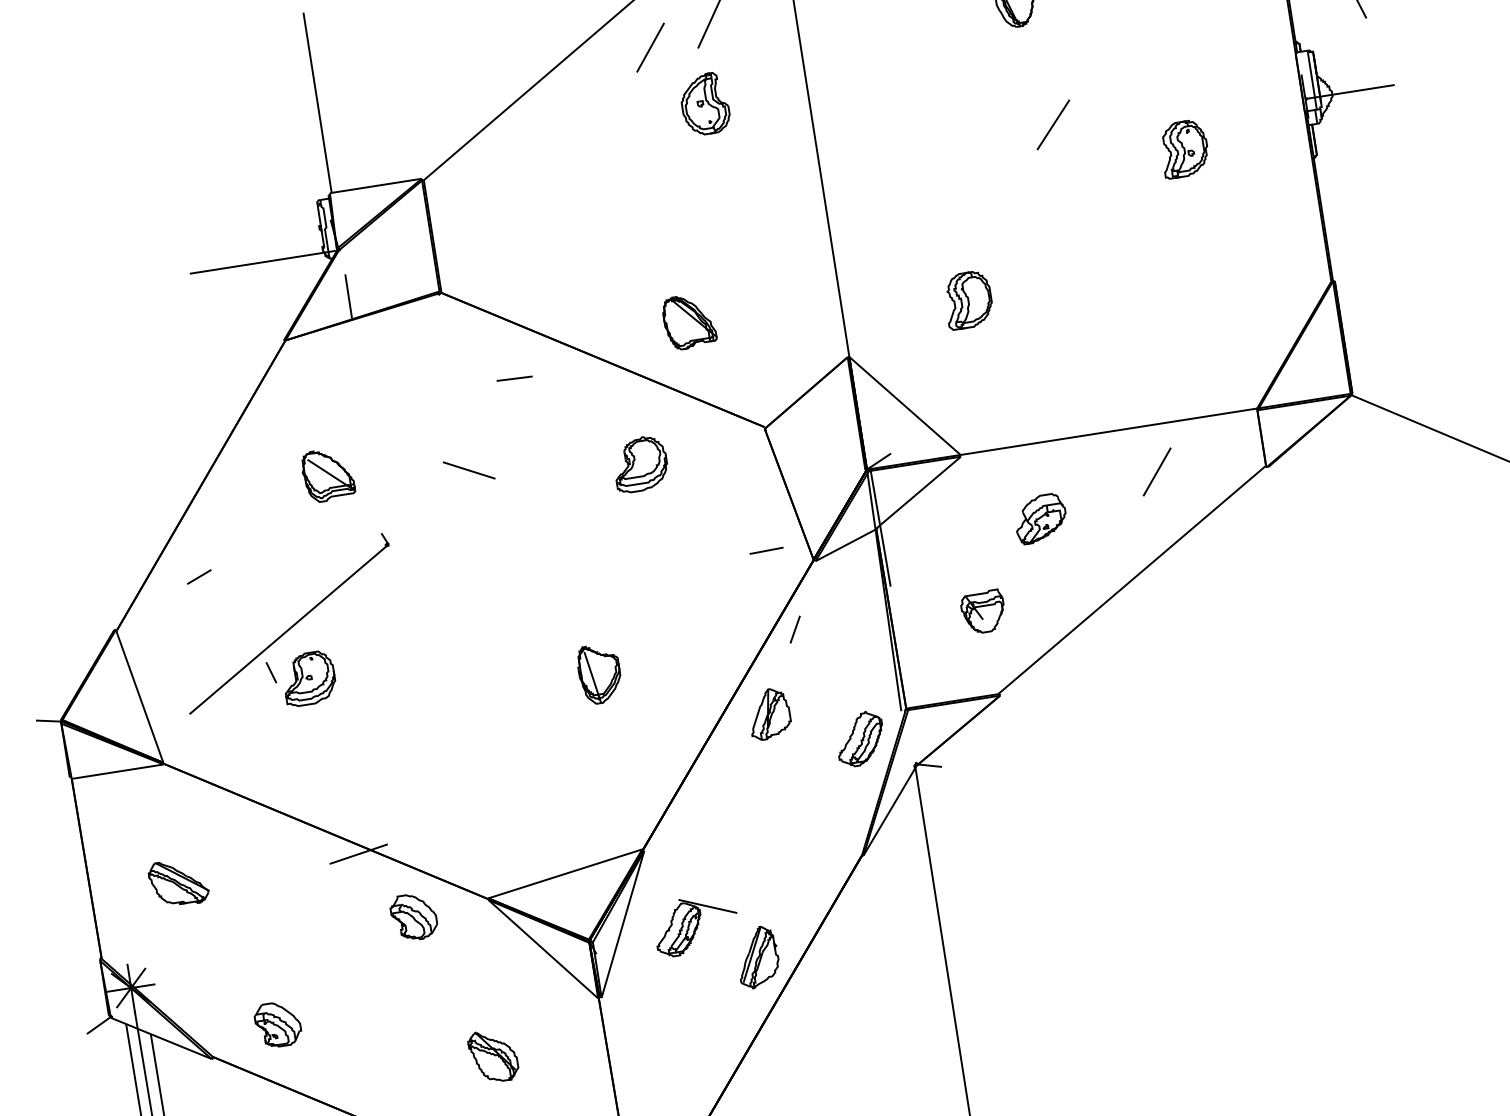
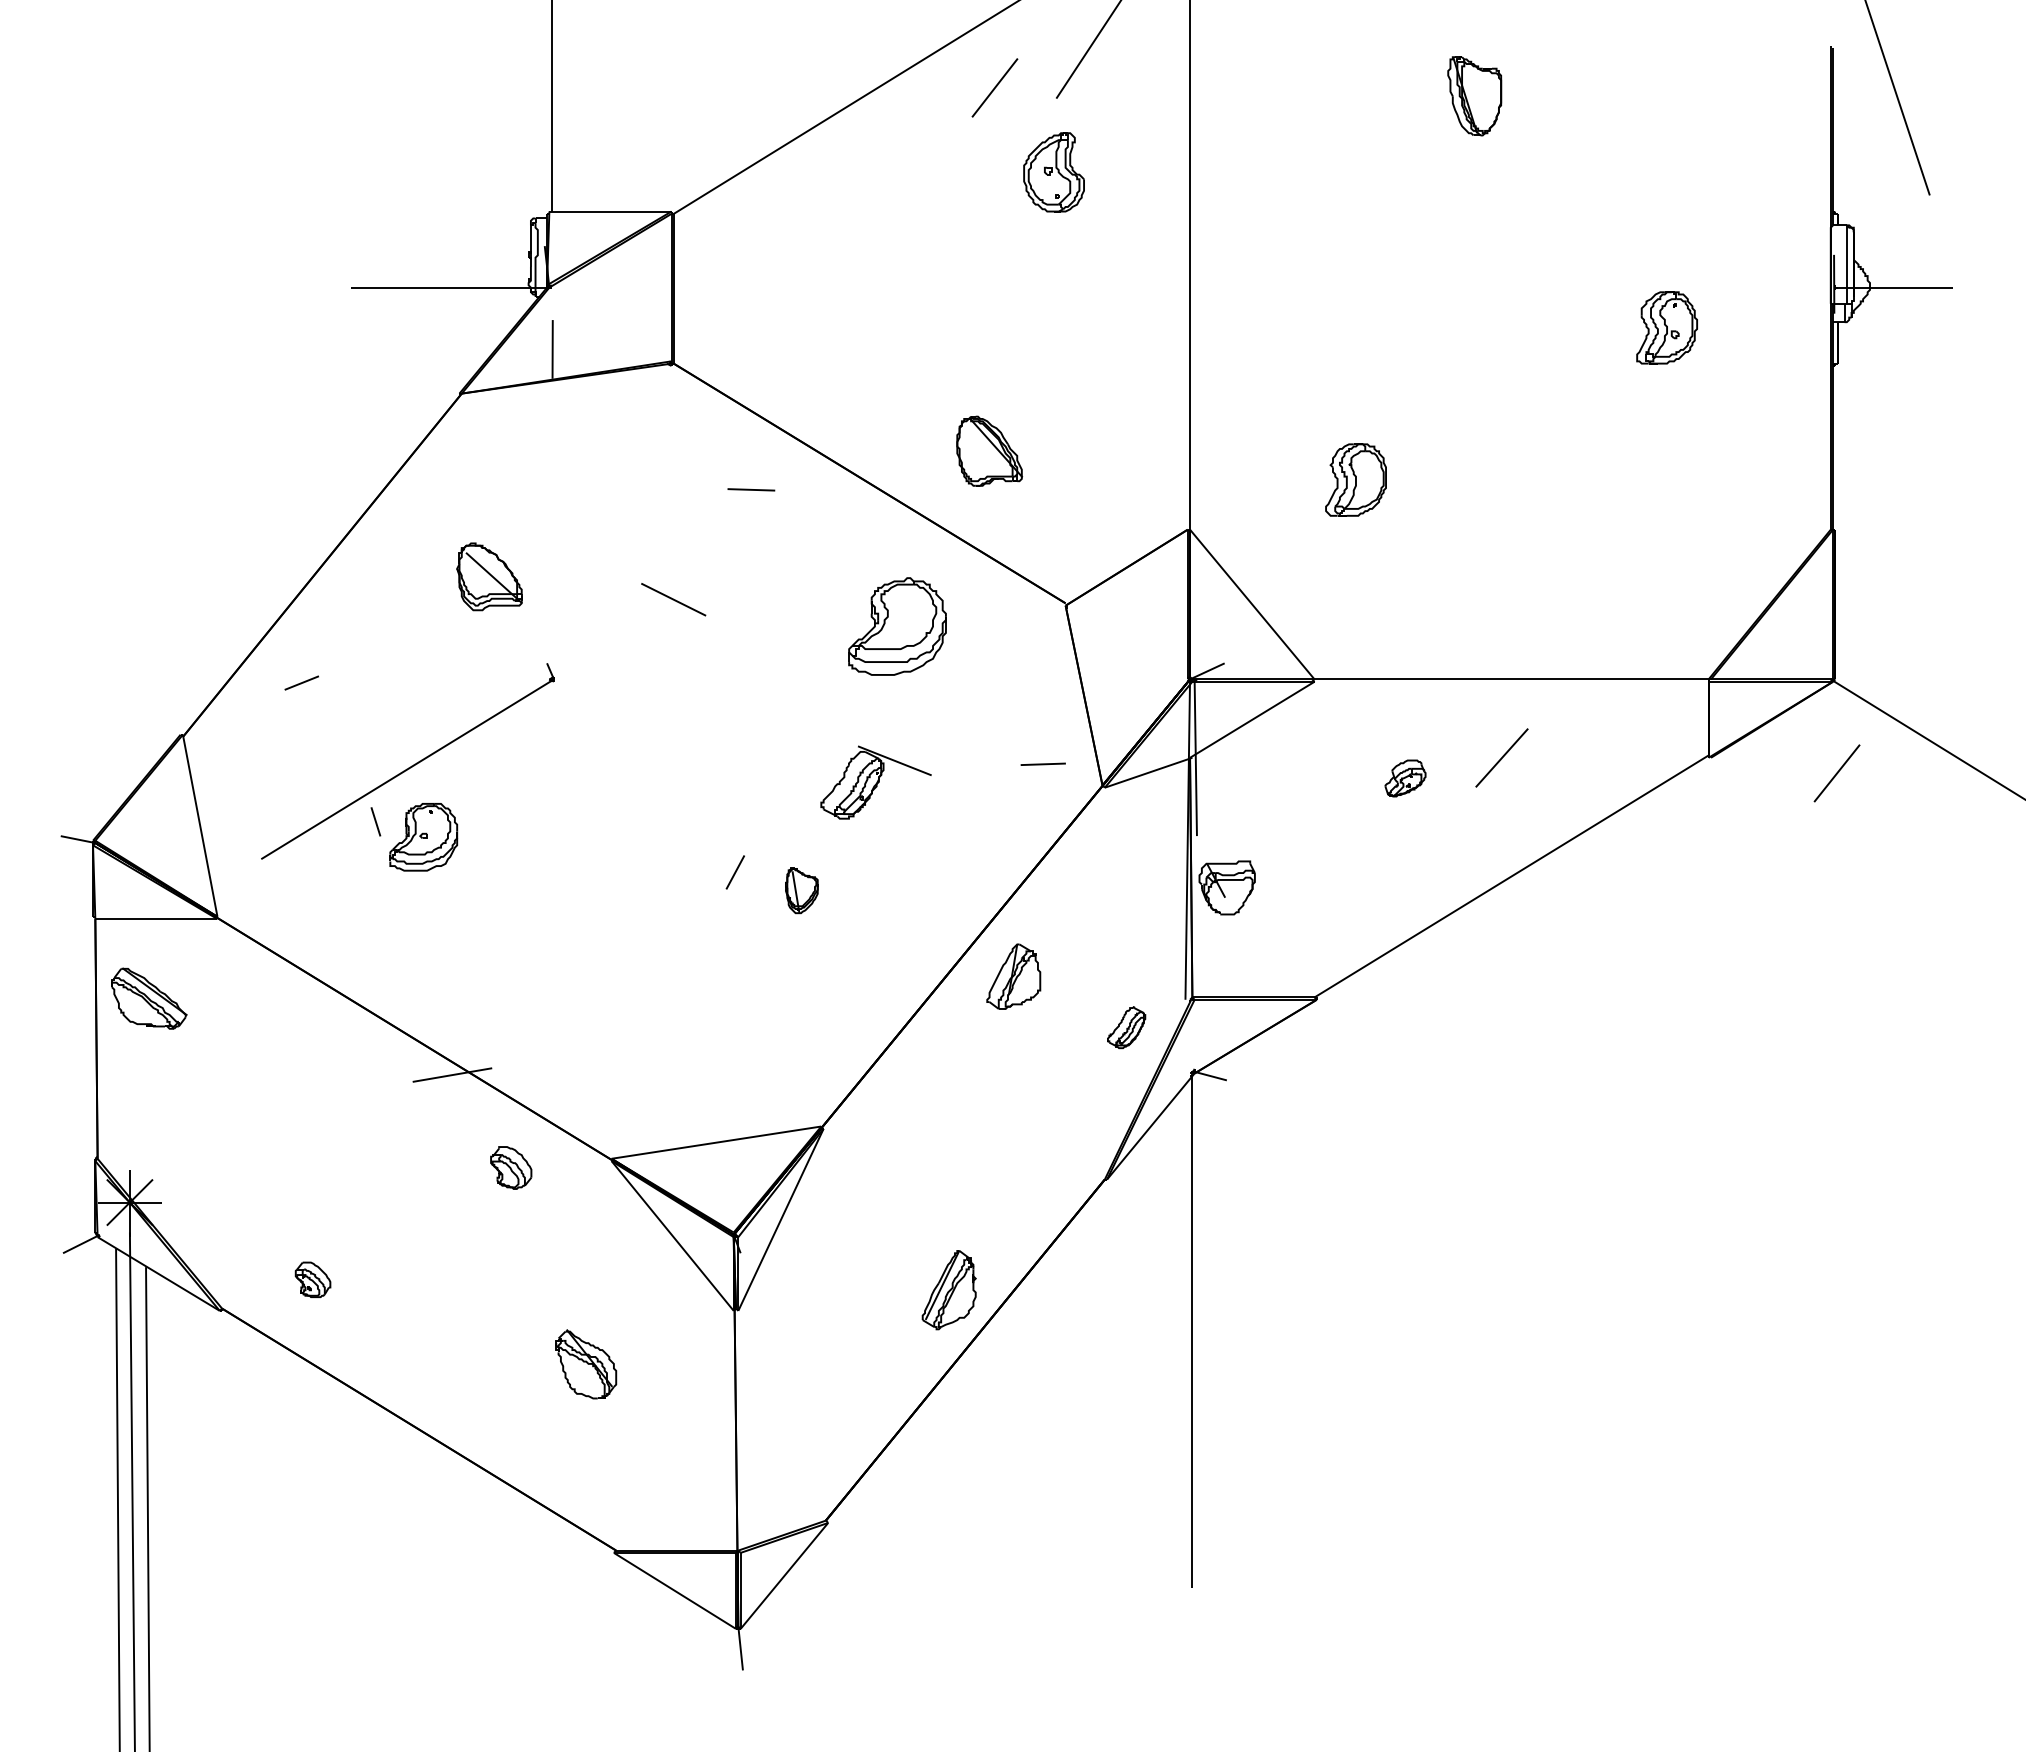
line: (1053, 124) -> (1501, 757), moved
part: (639, 463) -> (896, 625), size x1.4
line: (1156, 472) -> (1836, 773), moved
part: (1040, 518) -> (1405, 778), size x0.6
part: (982, 611) -> (1226, 887), moved
line: (794, 629) -> (734, 872), moved
part: (599, 674) -> (801, 890), size x0.6
part: (860, 738) -> (1126, 1027), size x0.6
part: (179, 882) -> (149, 998), moved
part: (413, 916) -> (510, 1167), size x0.7
part: (695, 925) -> (875, 782), moved
part: (277, 1024) -> (312, 1279), size x0.6

